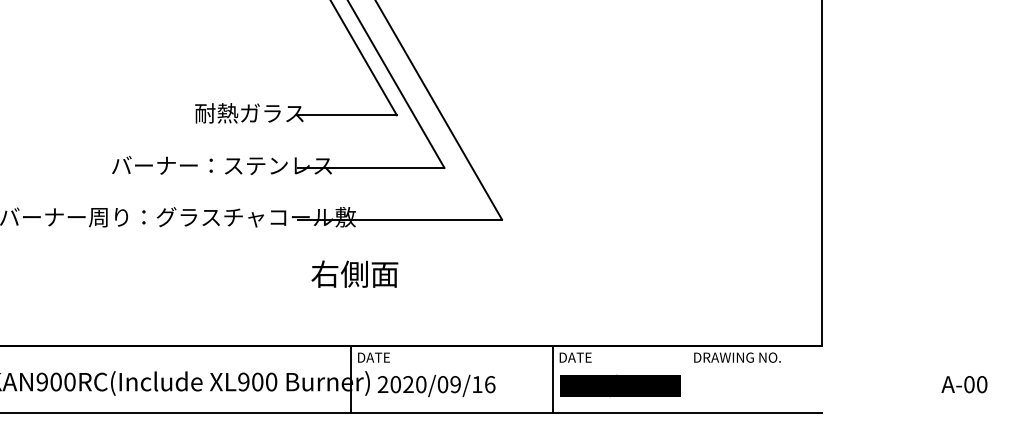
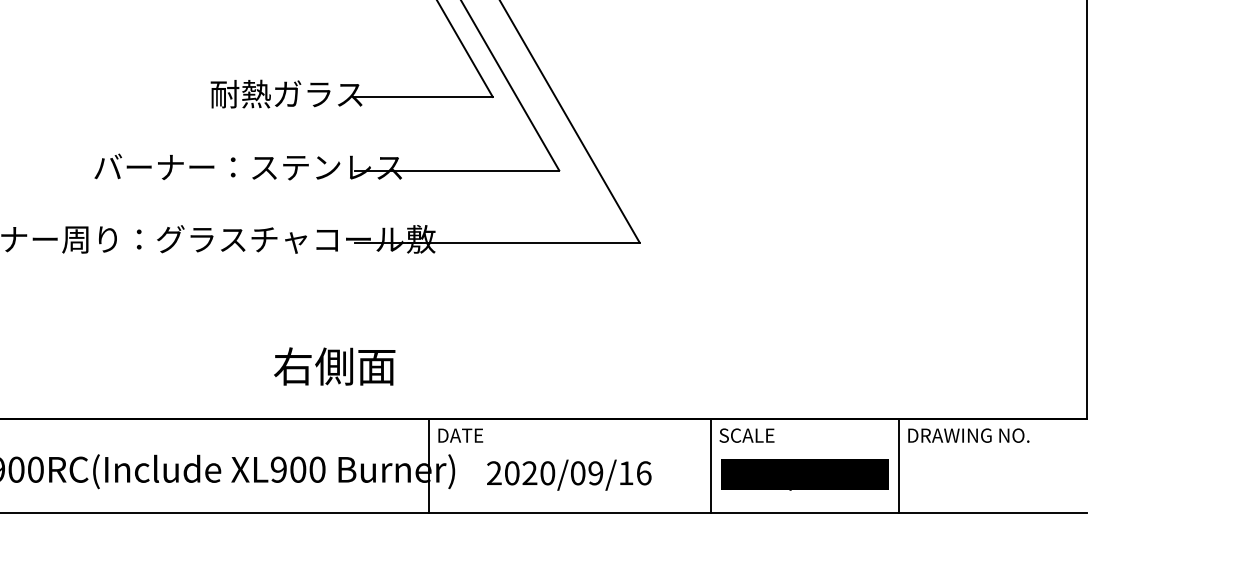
text: (354, 273) -> (334, 365), moved
text: (578, 357) -> (746, 435), DATE -> SCALE
line: (687, 379) -> (898, 466), added
text: (436, 385) -> (569, 474), moved

